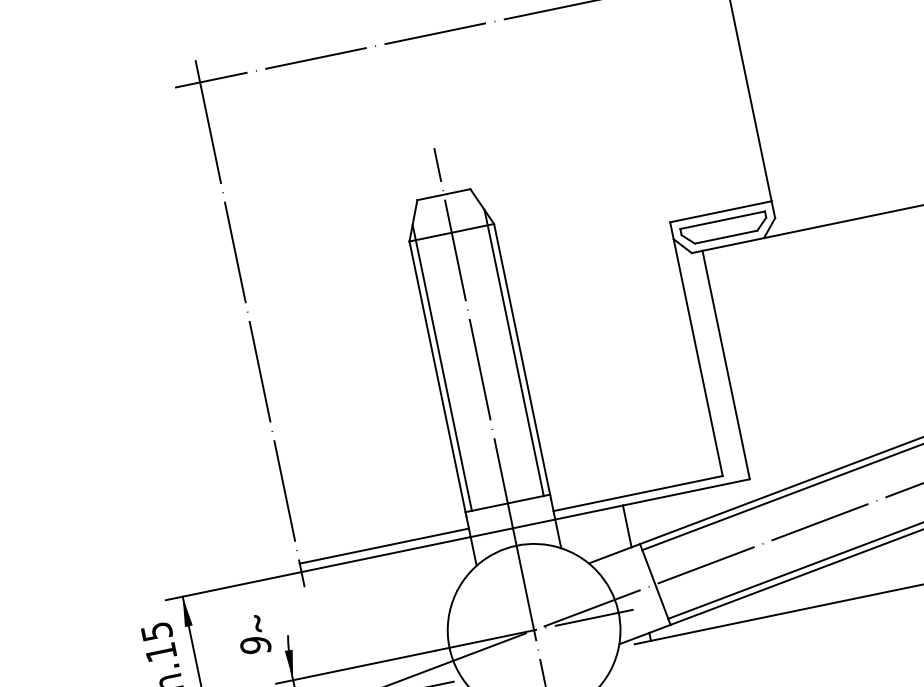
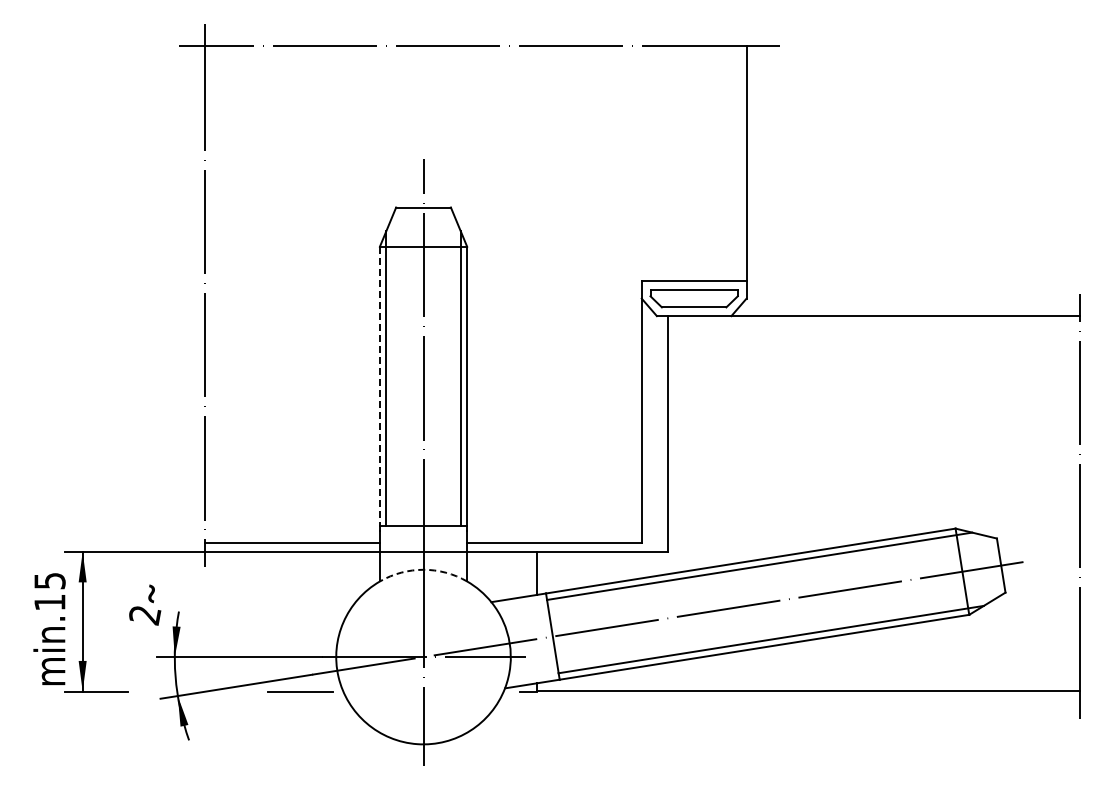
line: (437, 376) -> (379, 386), solid -> dashed
arc: (516, 545) -> (423, 569), solid -> dashed
text: (256, 645) -> (145, 615), 9 -> 2

